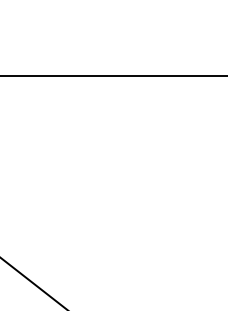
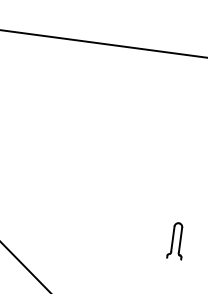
part: (210, 261) -> (176, 240), added

